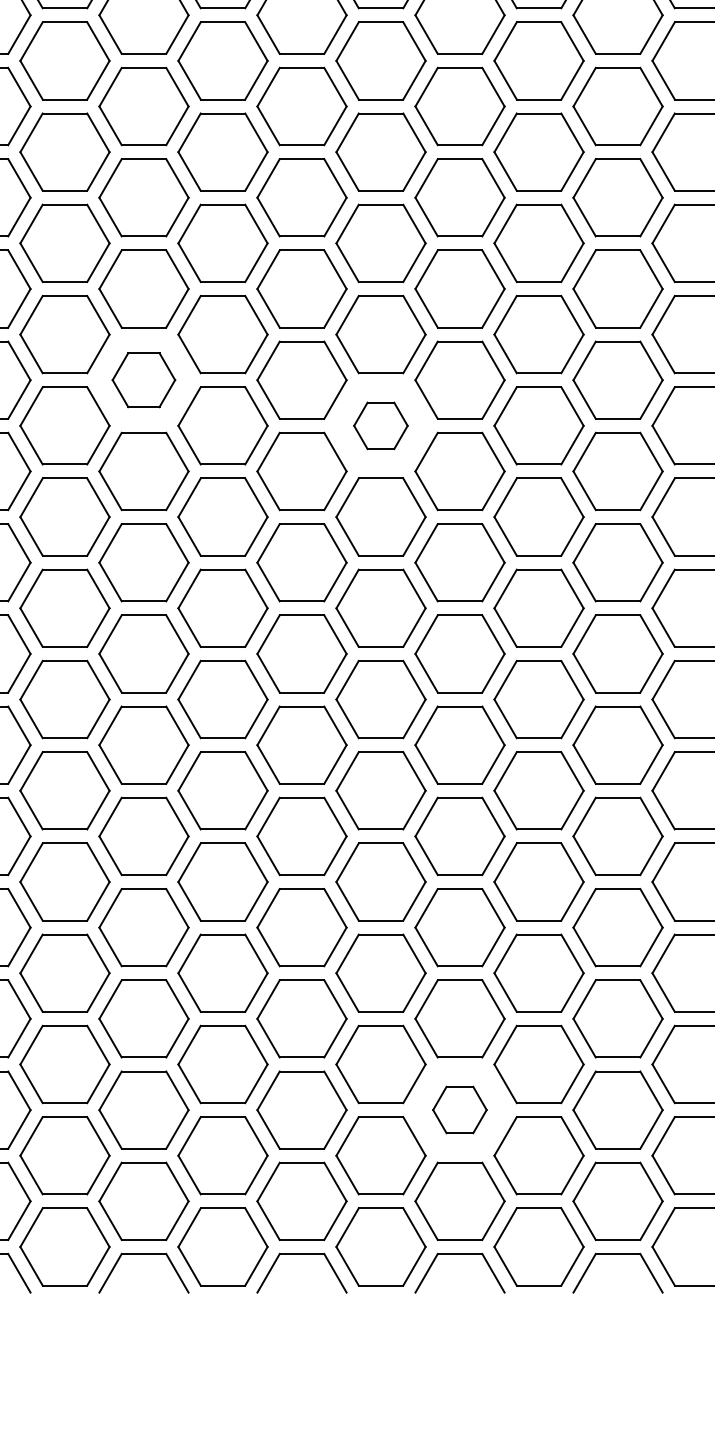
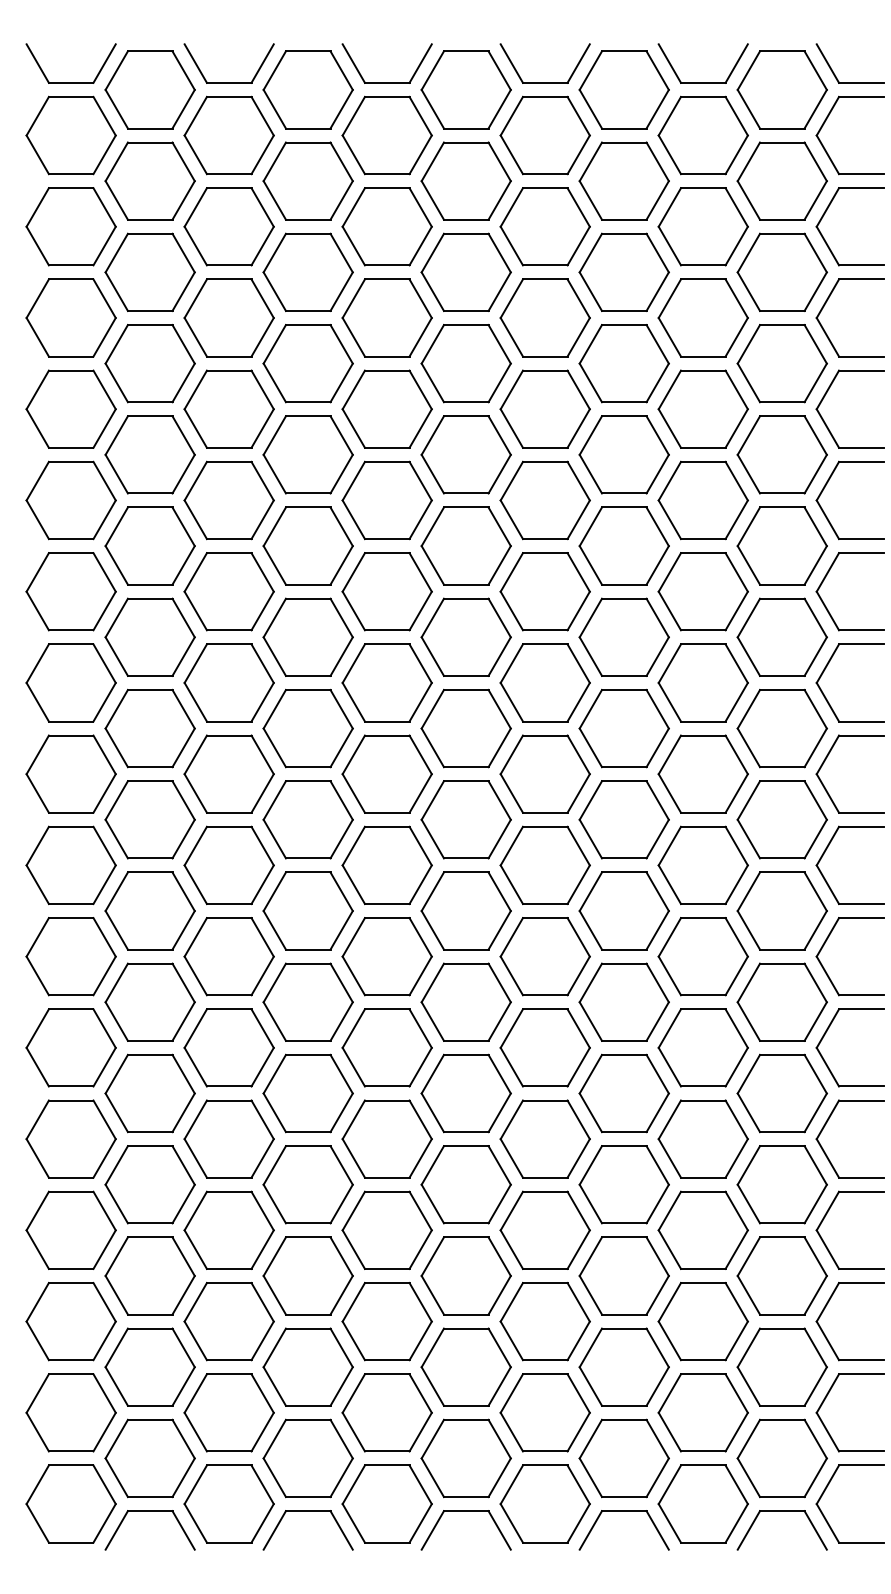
part: (143, 379) -> (307, 636), size x1.43
part: (380, 425) -> (544, 682), size x1.67
part: (459, 1109) -> (623, 1366), size x1.67

